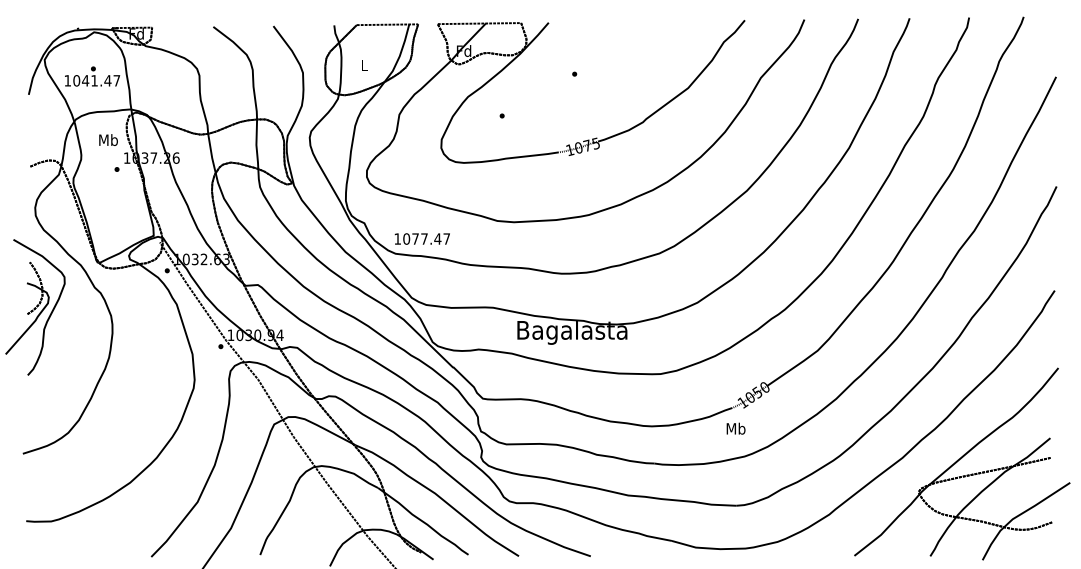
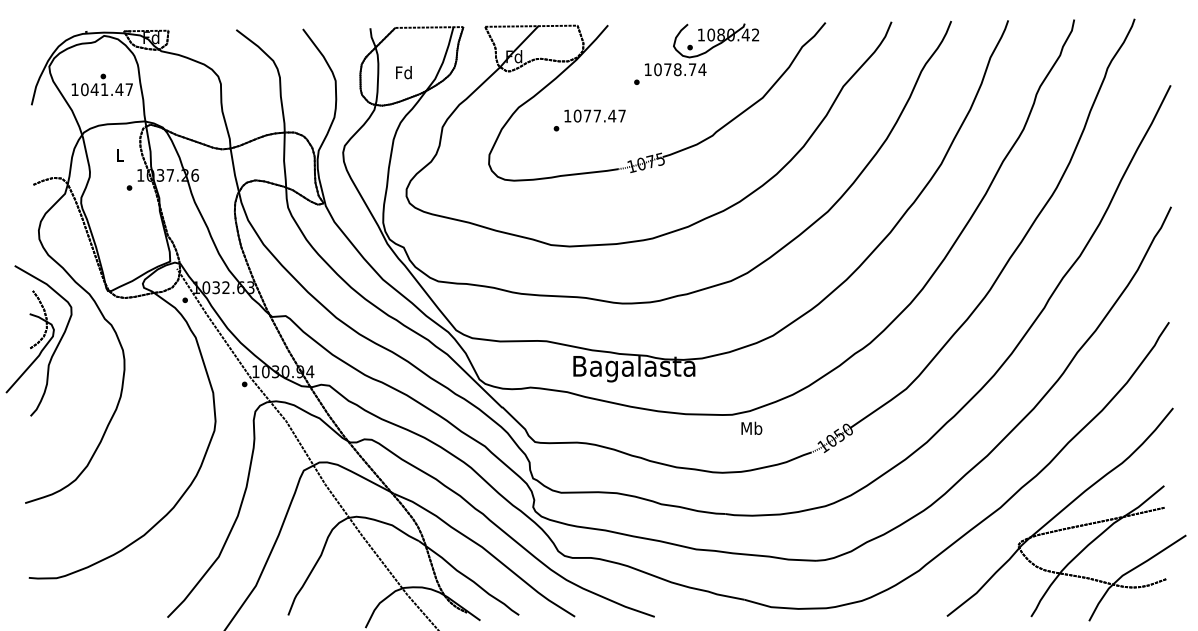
part: (633, 44) -> (702, 49), added
text: (364, 65) -> (403, 72), L -> Fd
text: (107, 139) -> (119, 154), Mb -> L
text: (421, 238) -> (594, 115), moved
text: (735, 427) -> (751, 427), moved

